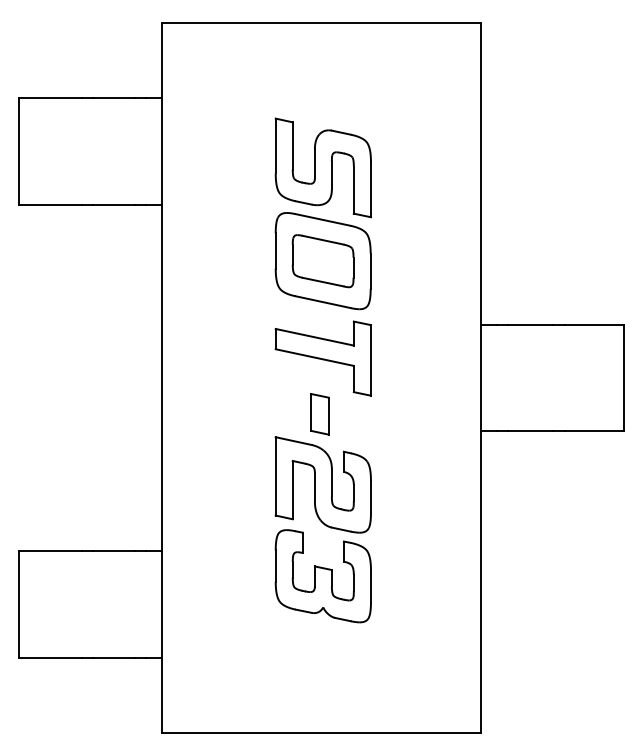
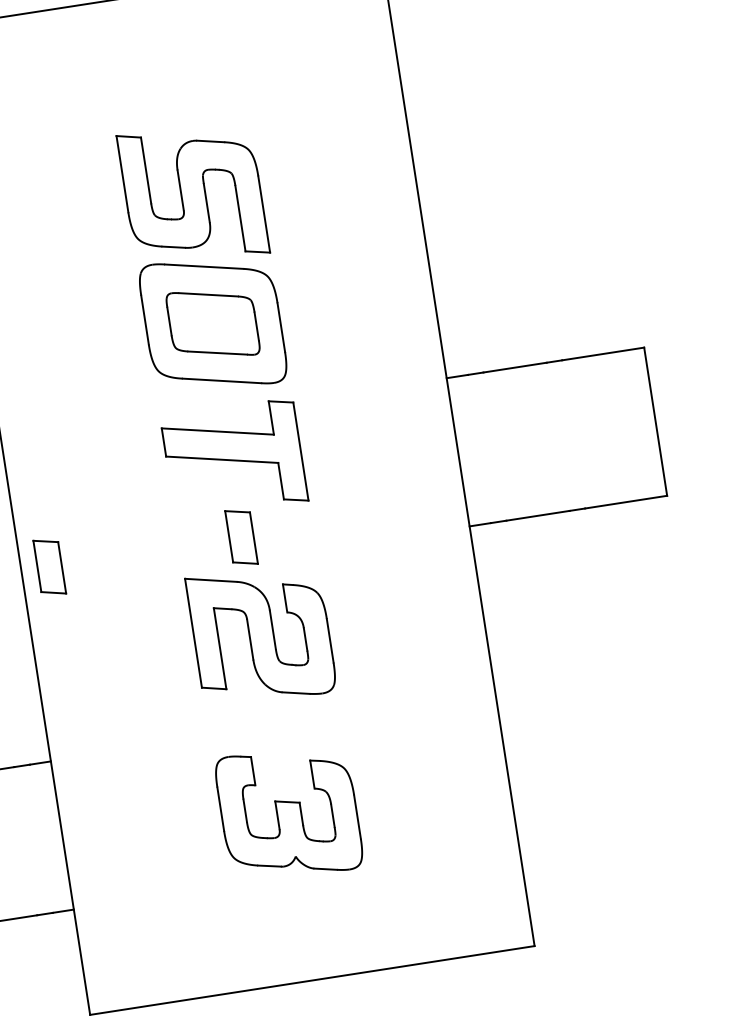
part: (181, 414) -> (49, 567), added
part: (322, 576) -> (287, 813), moved

